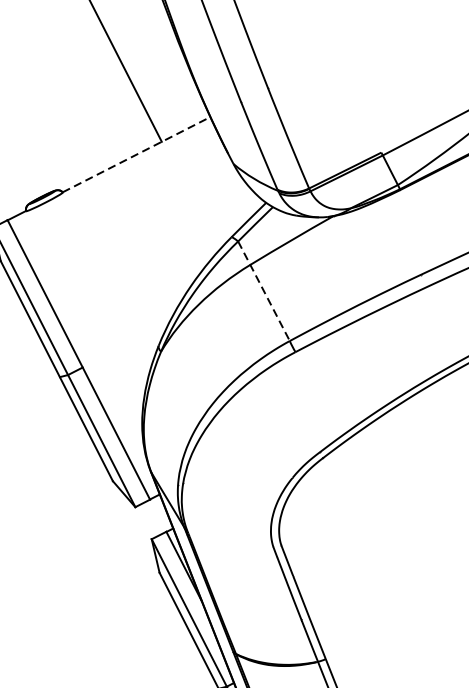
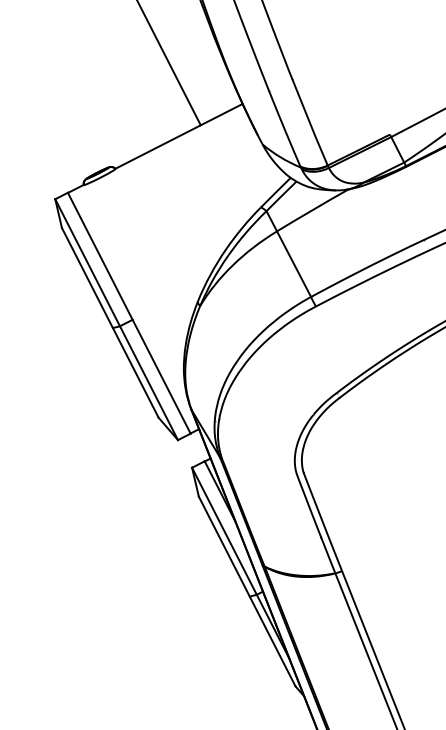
line: (137, 154) -> (179, 136), dashed -> solid
line: (264, 291) -> (289, 254), dashed -> solid

